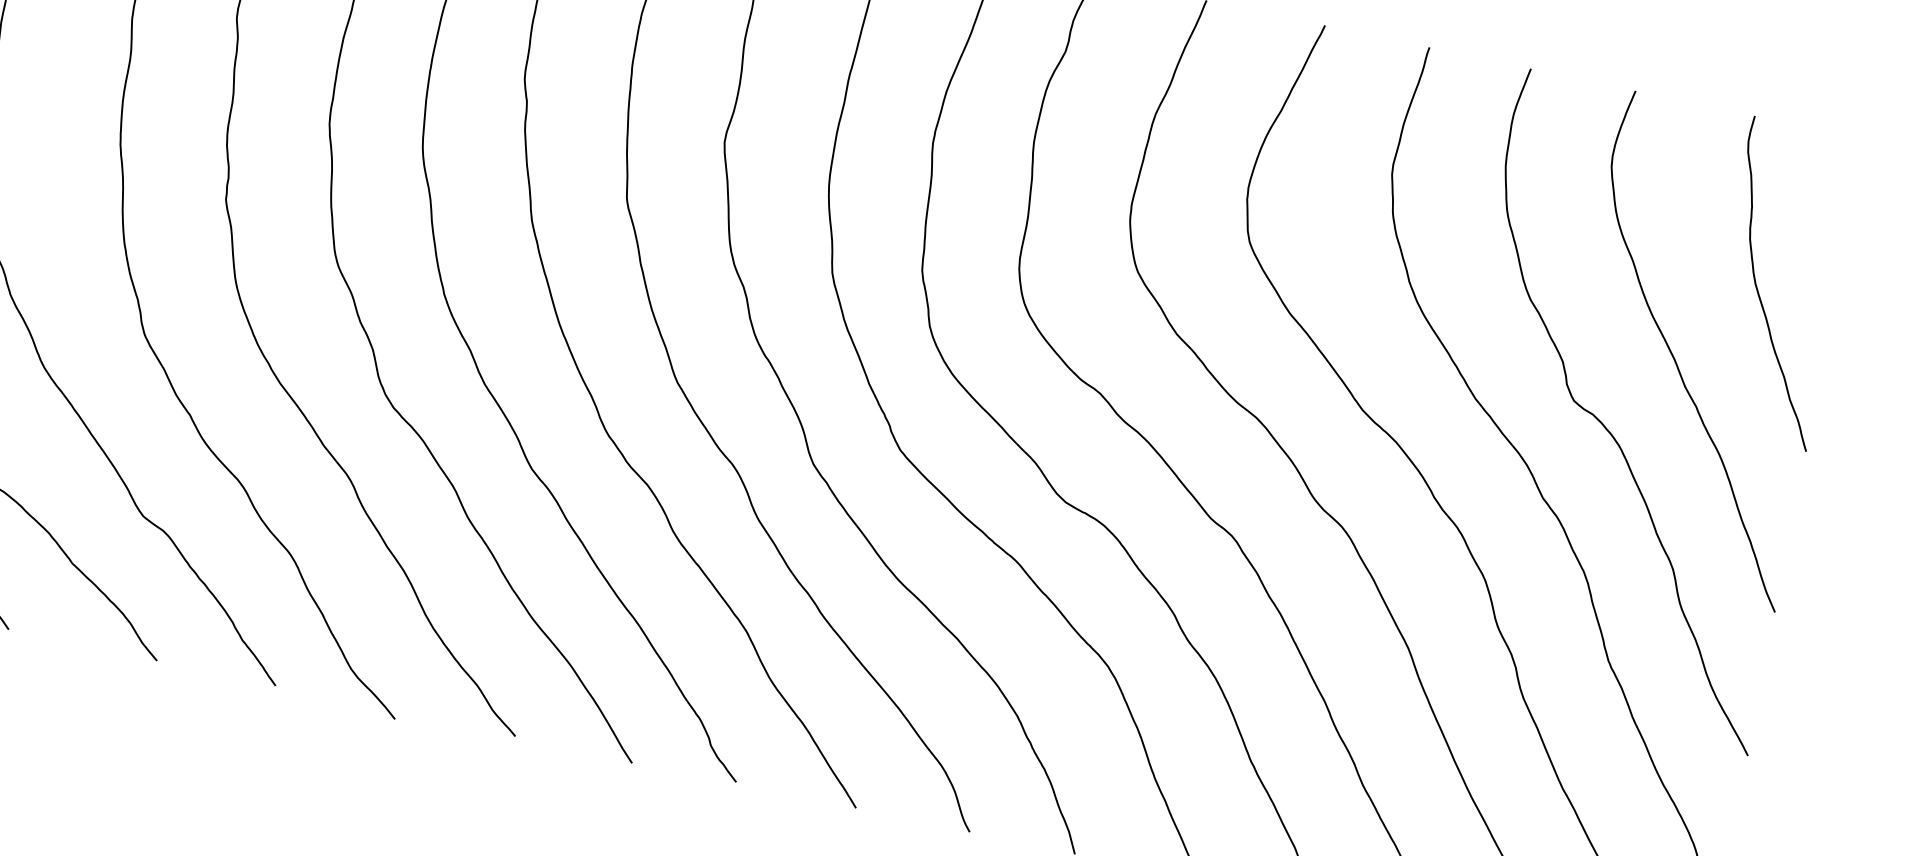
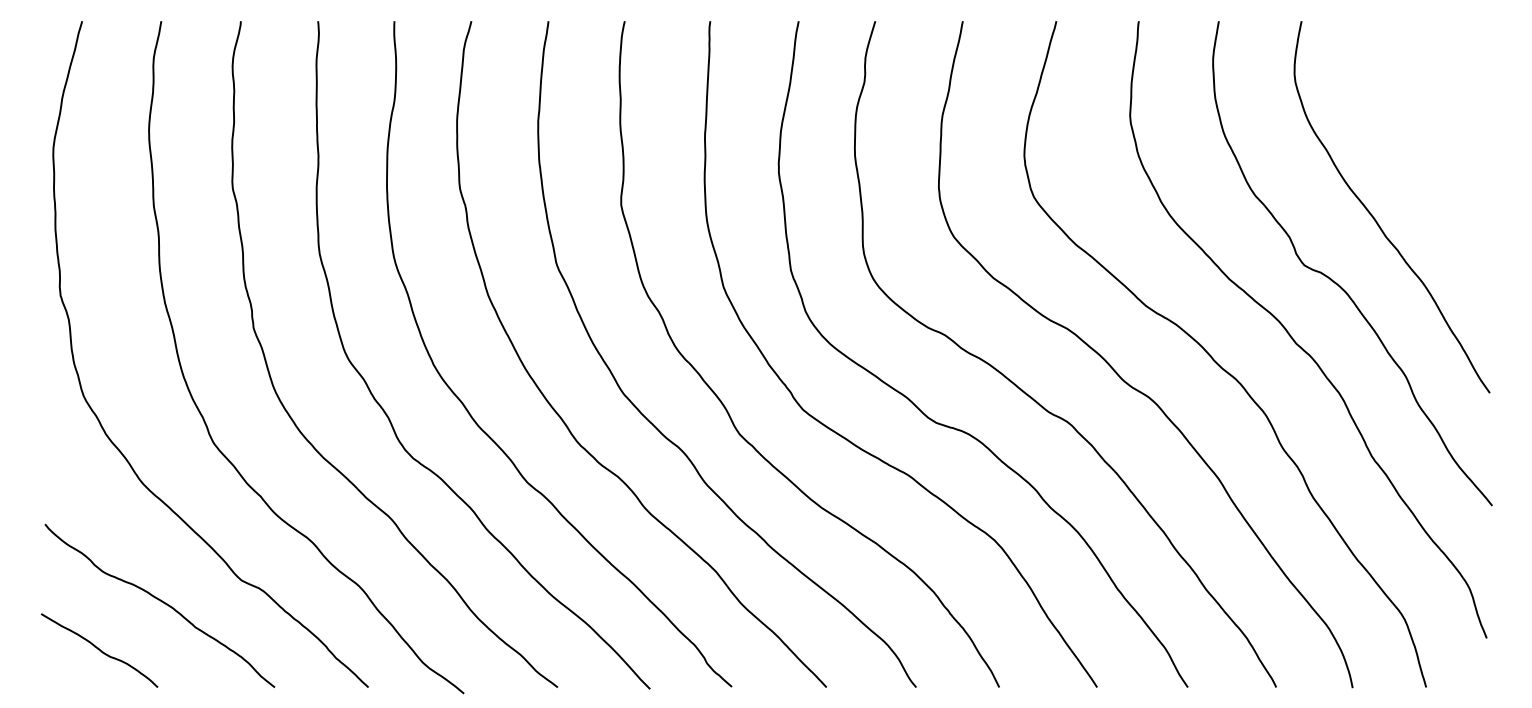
curve: (1758, 287) -> (1425, 150), removed

